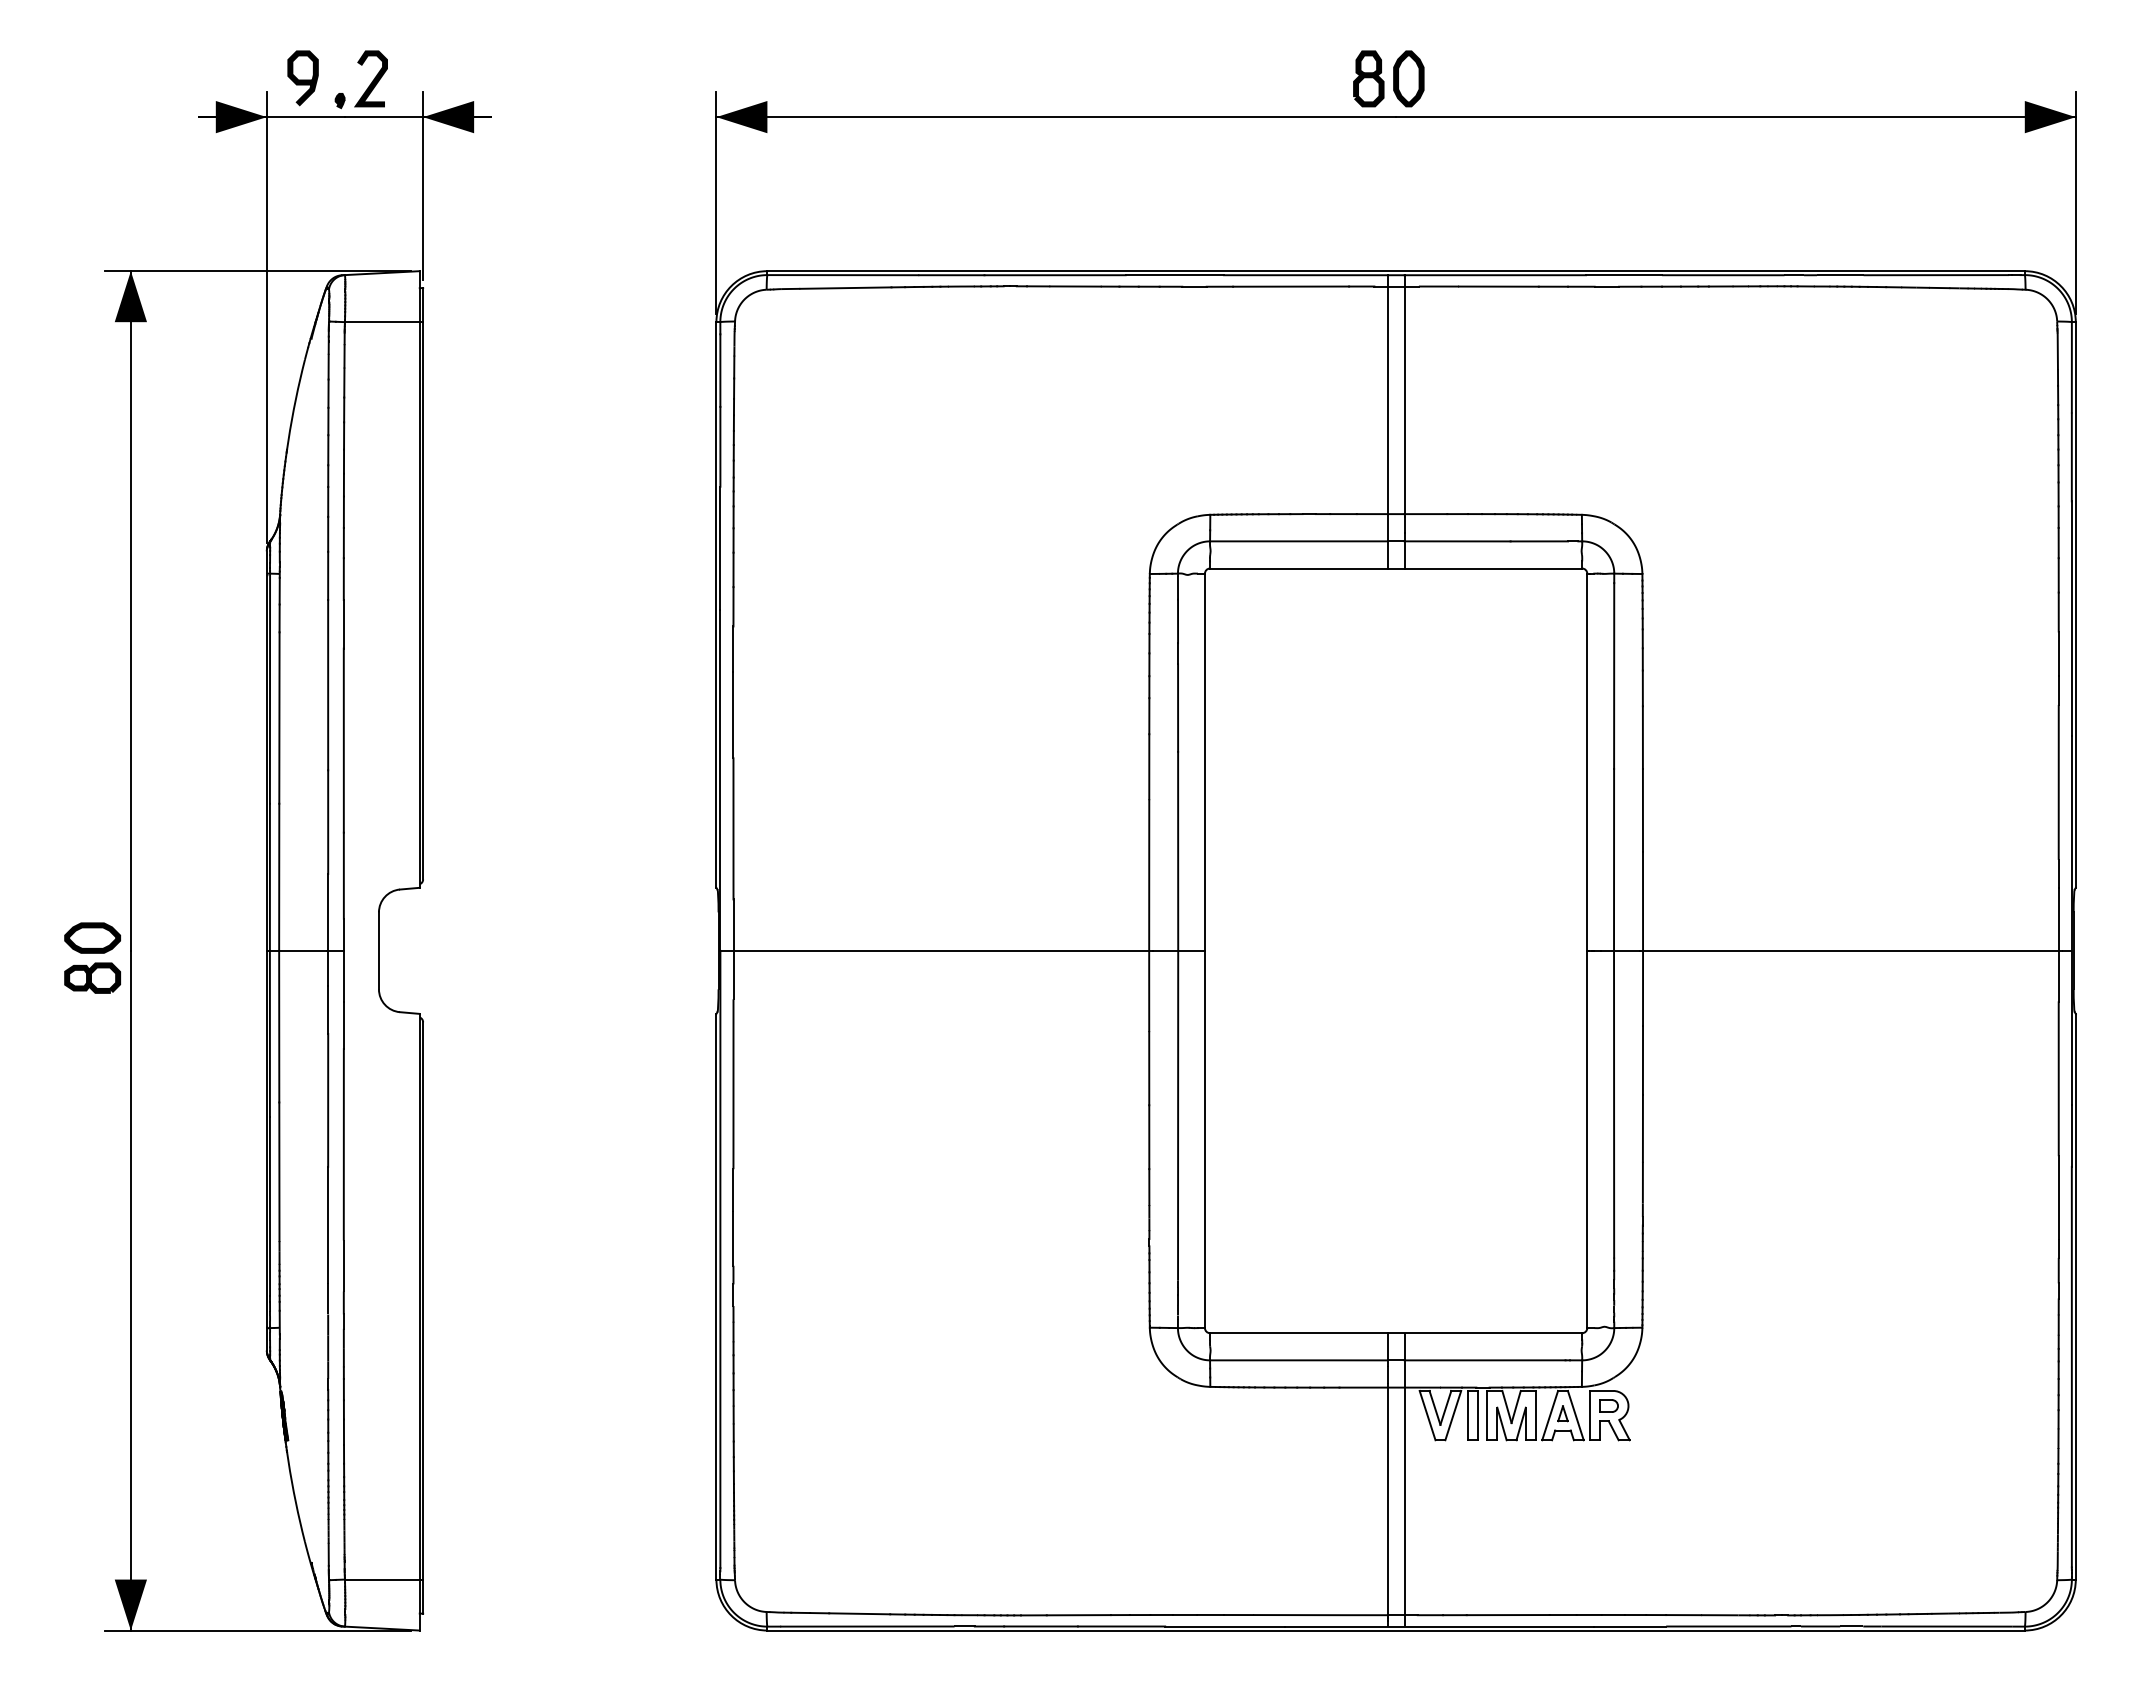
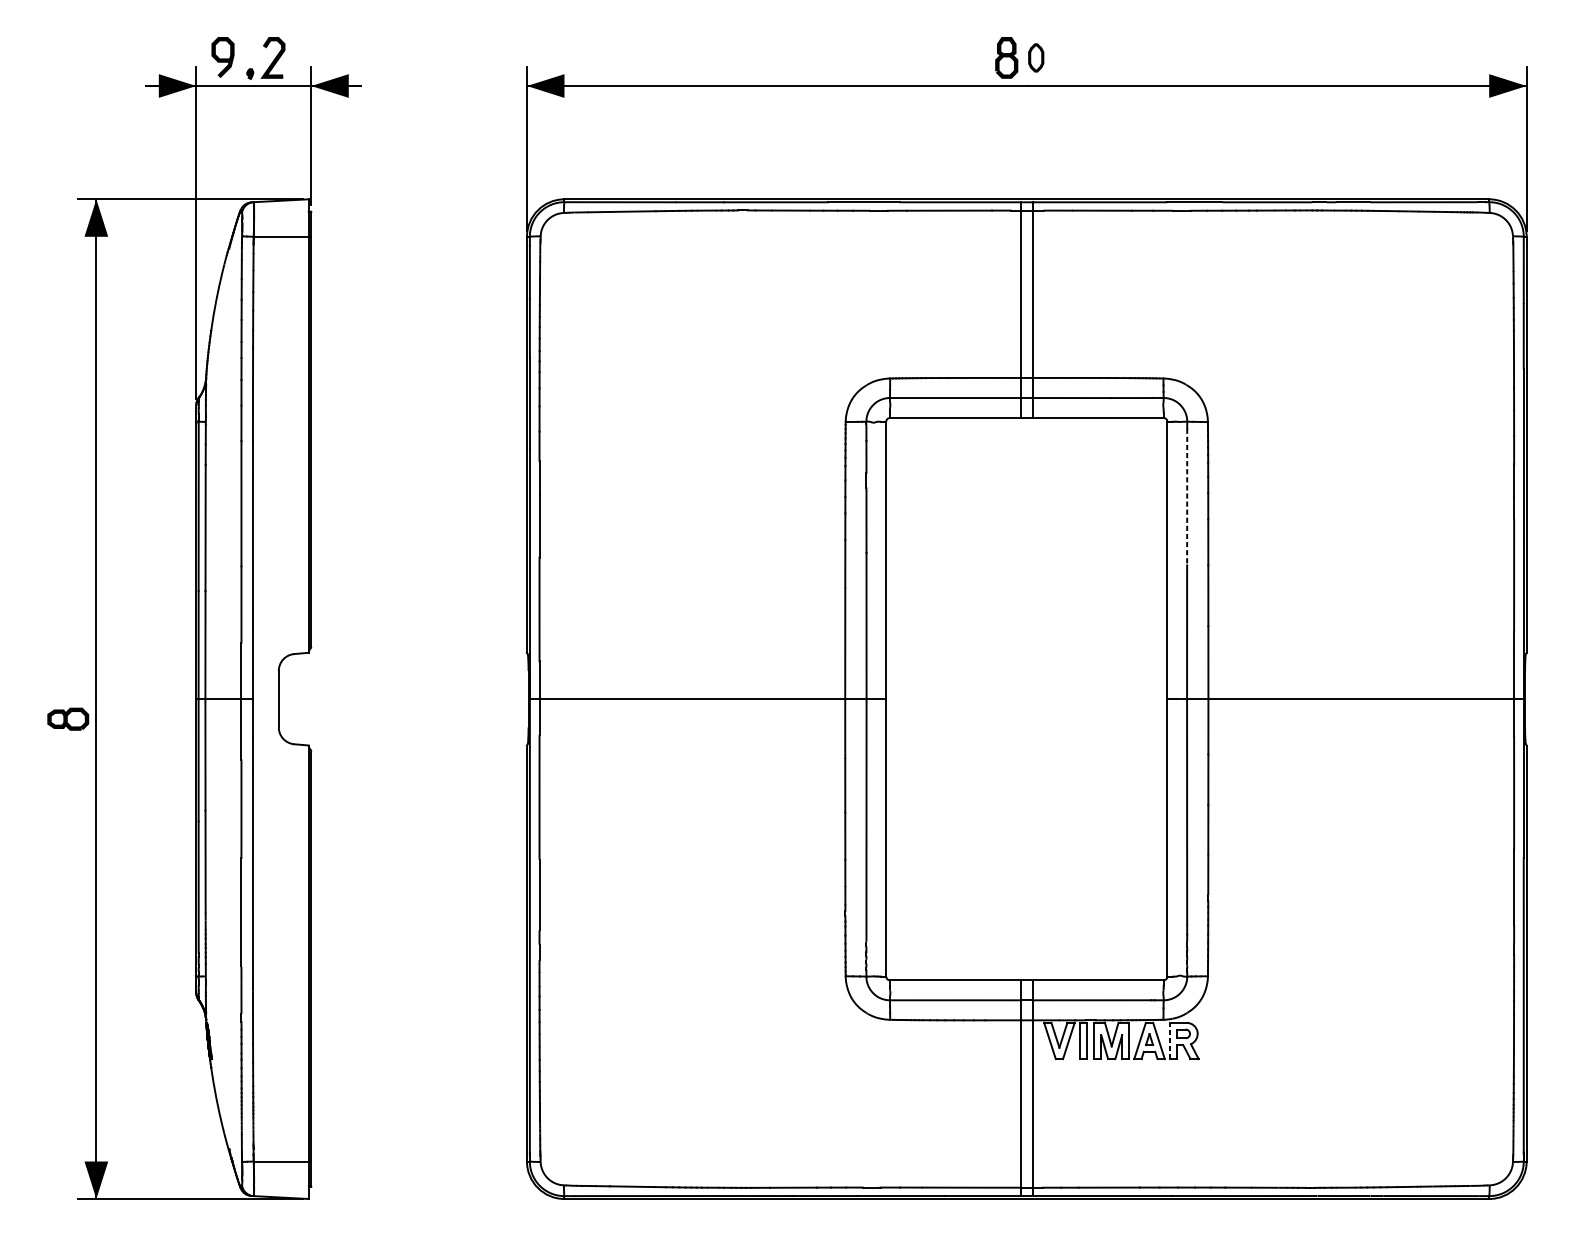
part: (1408, 78) -> (1035, 57), size x0.7
line: (1614, 676) -> (1187, 497), solid -> dashed
part: (92, 937) -> (68, 689), removed
line: (1590, 1415) -> (1169, 1040), solid -> dashed

